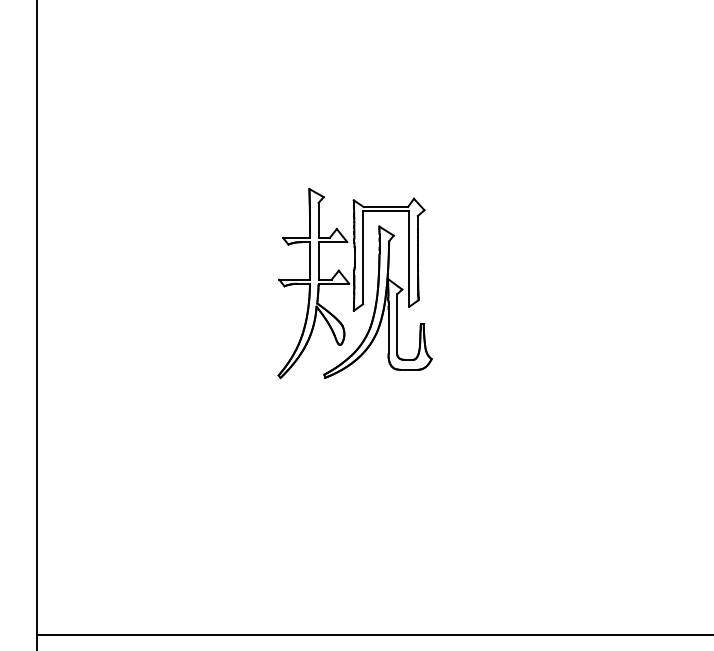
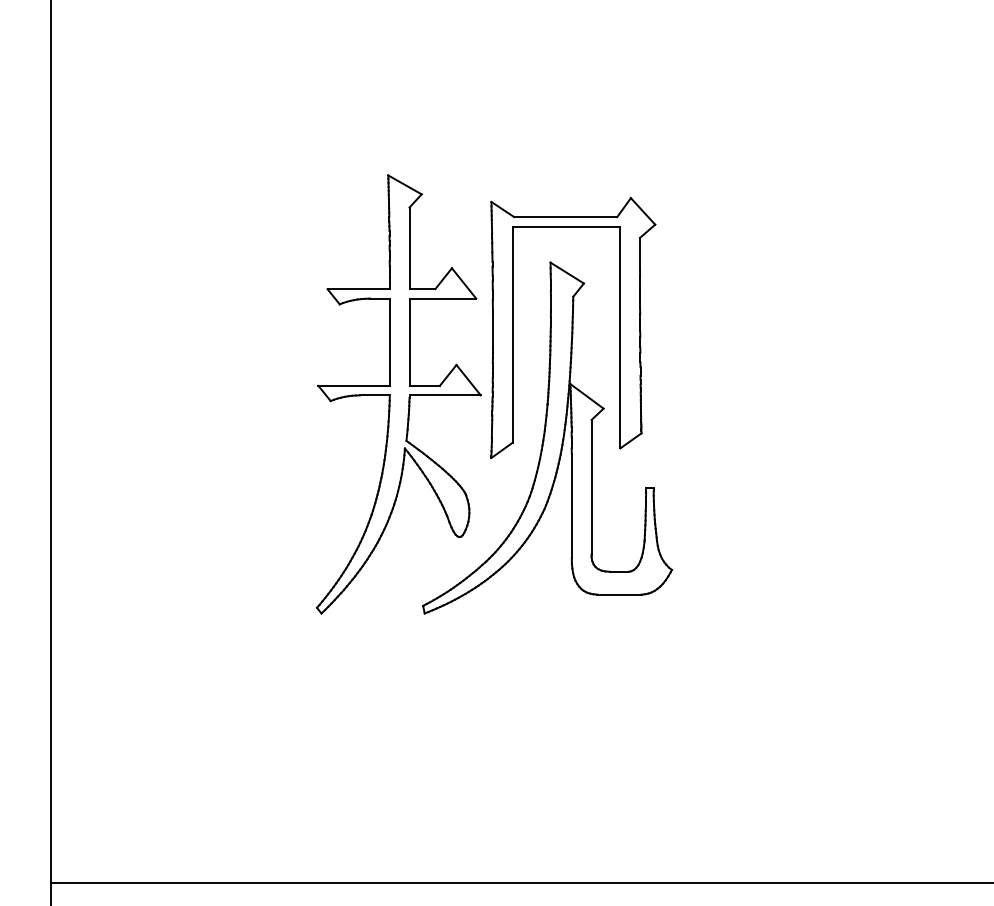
part: (355, 283) -> (494, 394), size x1.67

